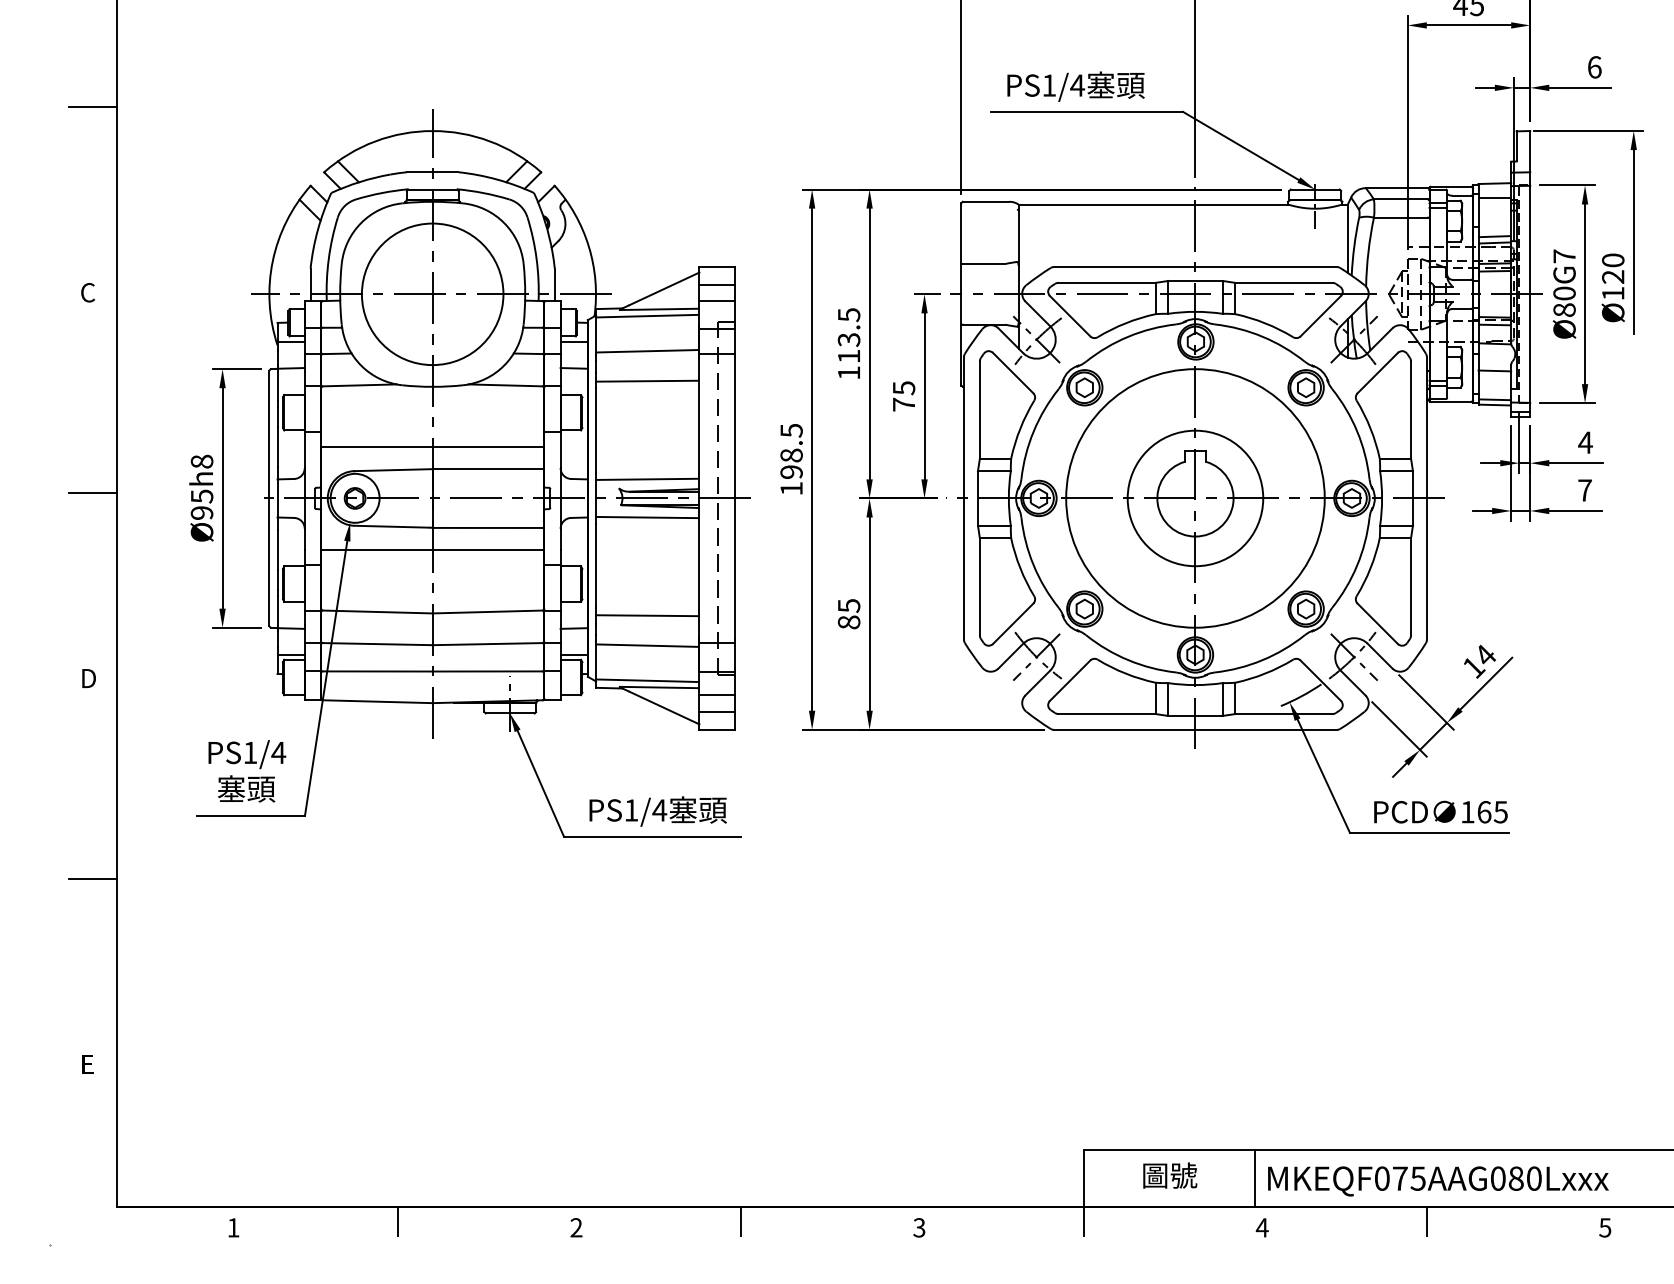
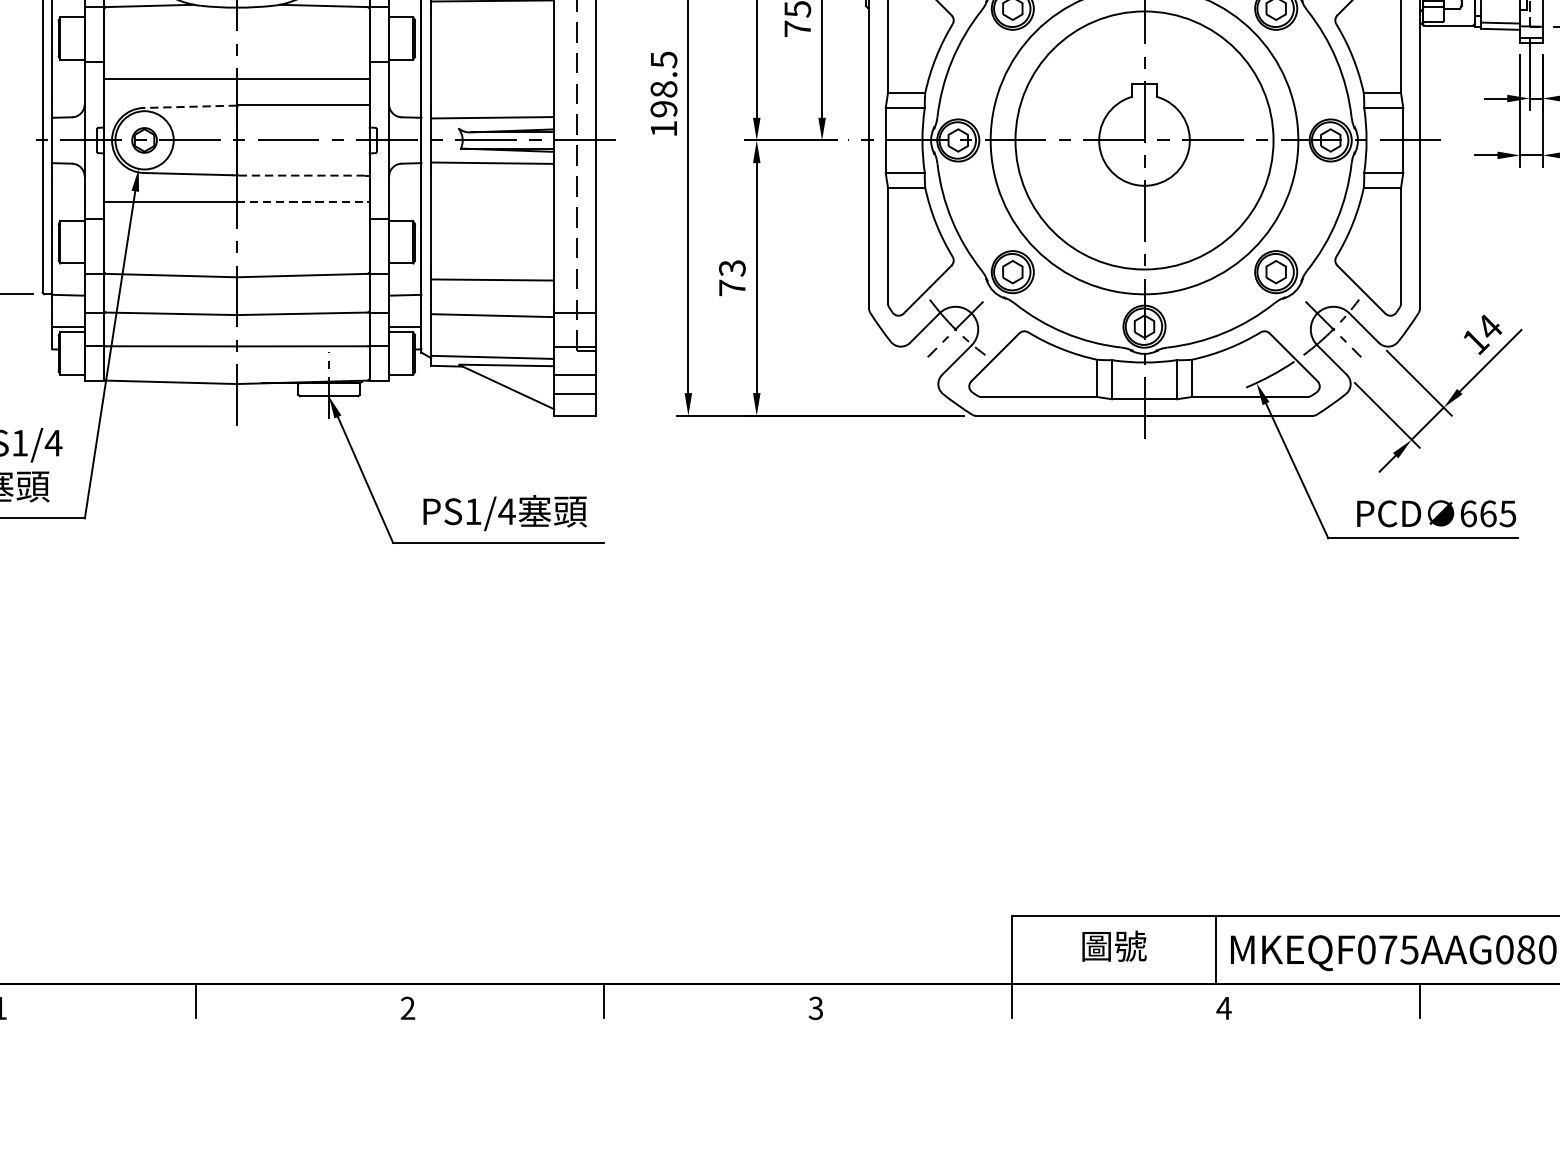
line: (393, 470) -> (190, 107), solid -> dashed
circle: (1195, 498) -> (1144, 140), size x1.6
line: (487, 527) -> (302, 175), solid -> dashed
line: (488, 549) -> (303, 201), solid -> dashed
text: (848, 614) -> (731, 278), 85 -> 73
text: (1467, 812) -> (1468, 514), 165 -> 665

